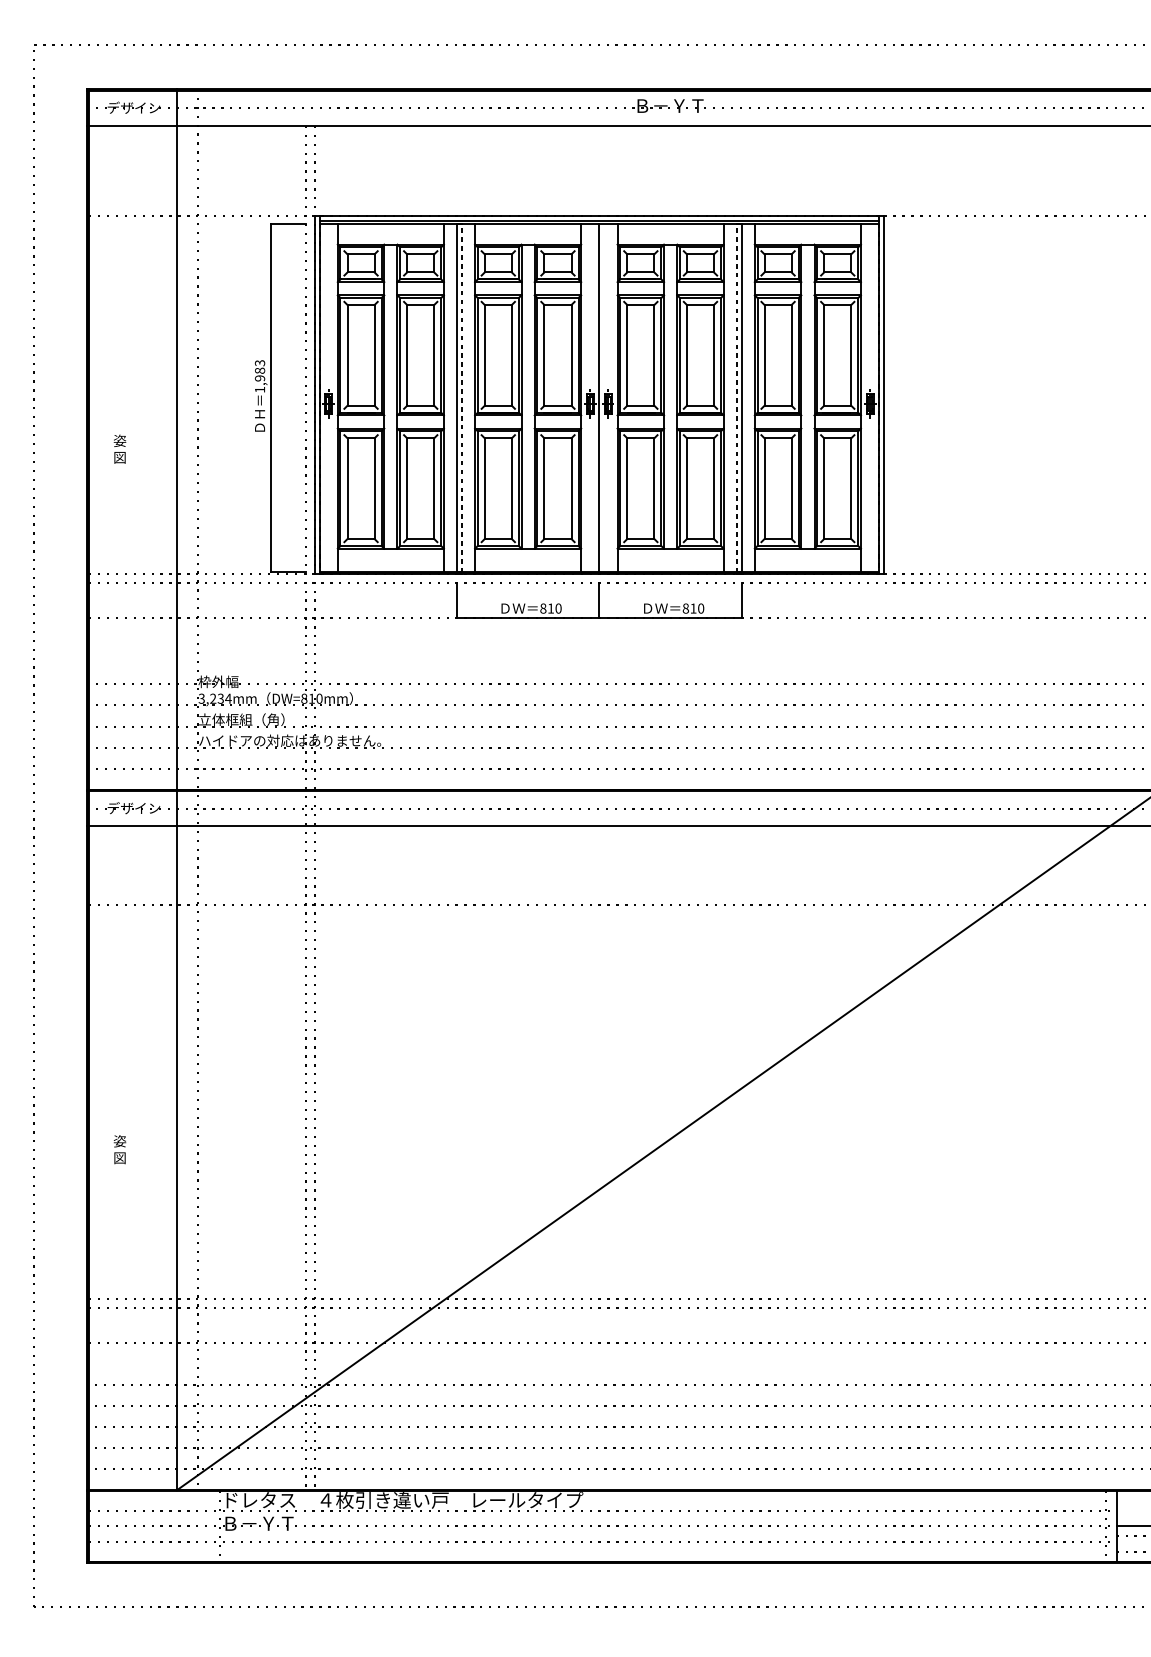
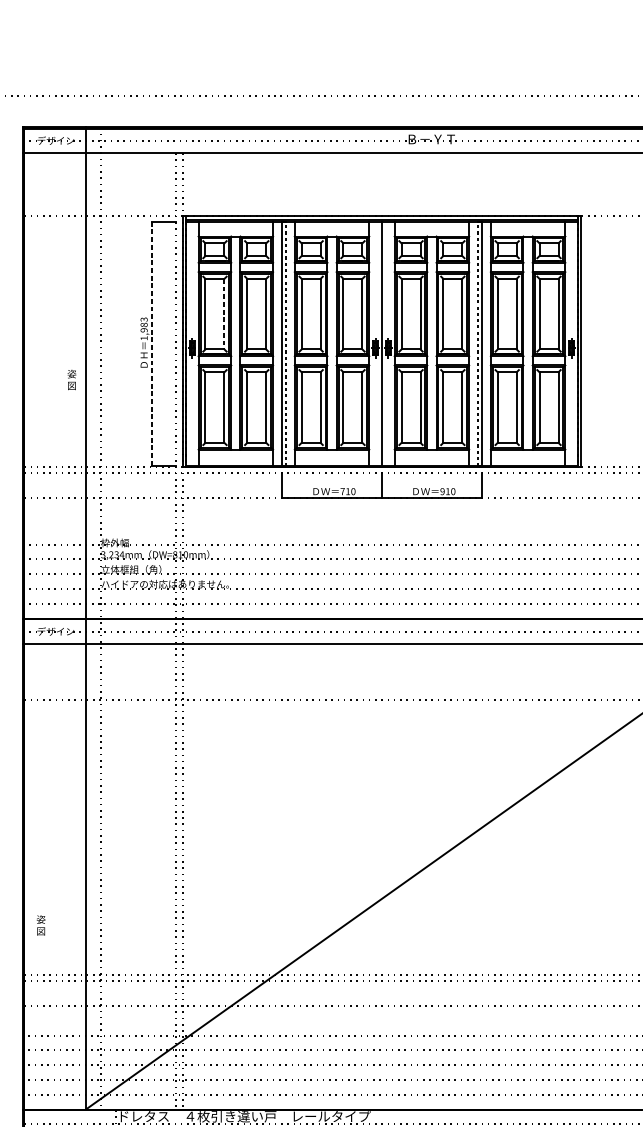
line: (374, 355) -> (224, 314), solid -> dashed
line: (270, 398) -> (151, 344), solid -> dashed
text: (119, 448) -> (71, 379), moved
text: (543, 608) -> (342, 491), 810 -> 710
text: (685, 608) -> (442, 491), 810 -> 910
text: (119, 1149) -> (40, 925), moved

